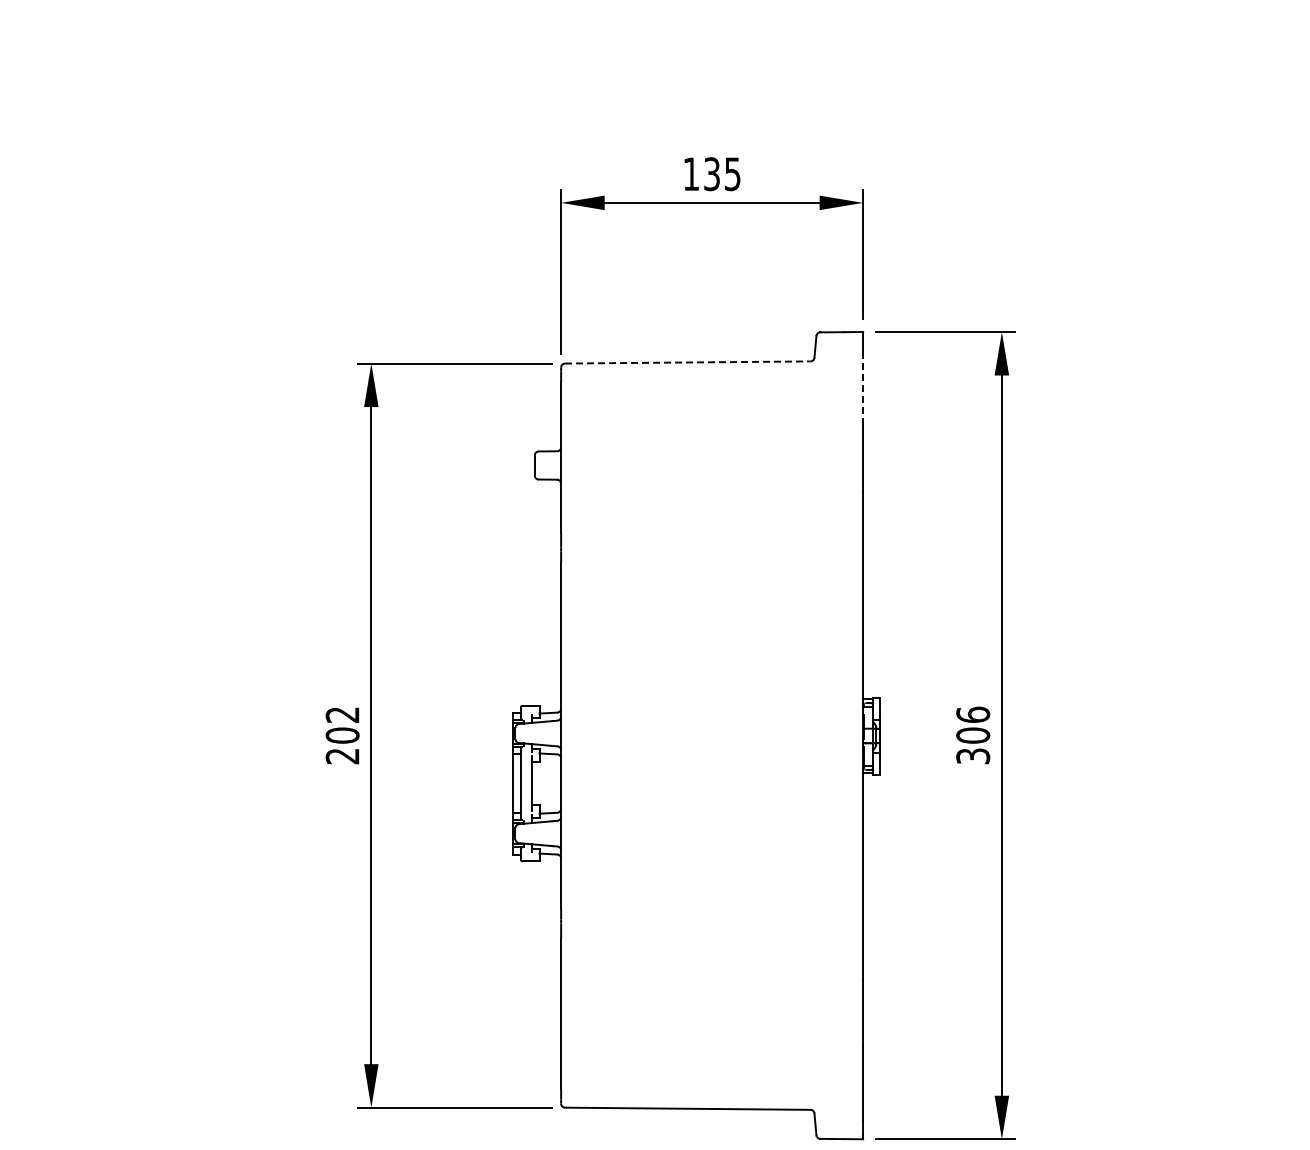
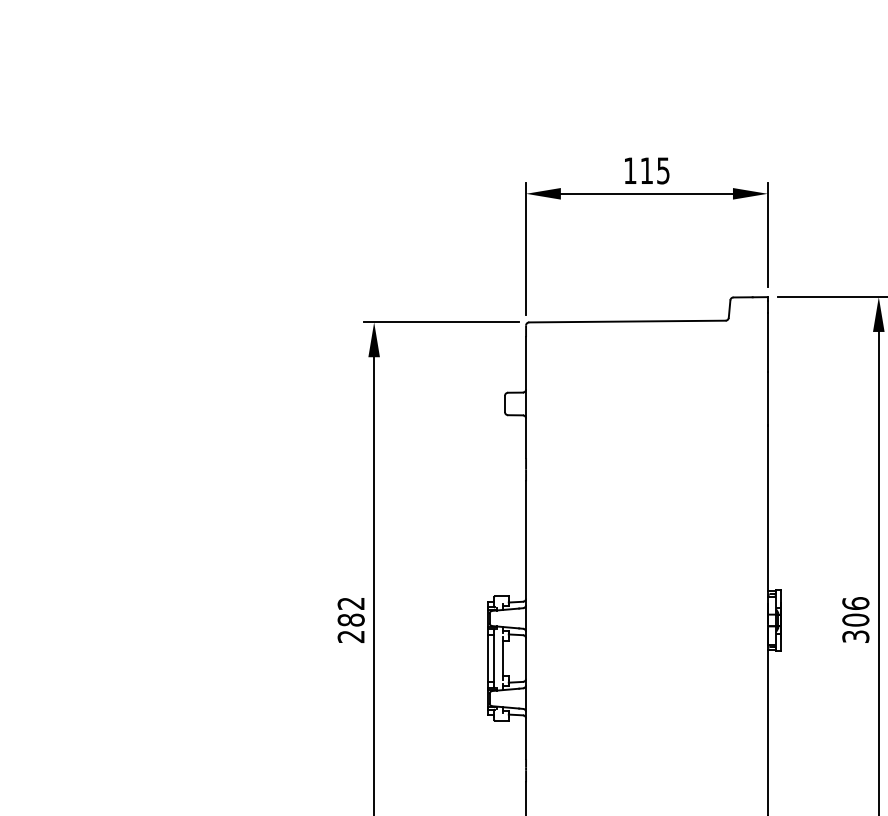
text: (711, 174) -> (646, 171), 135 -> 115
line: (687, 362) -> (627, 321), dashed -> solid
line: (863, 388) -> (768, 342), dashed -> solid
text: (342, 735) -> (351, 620), 202 -> 282

